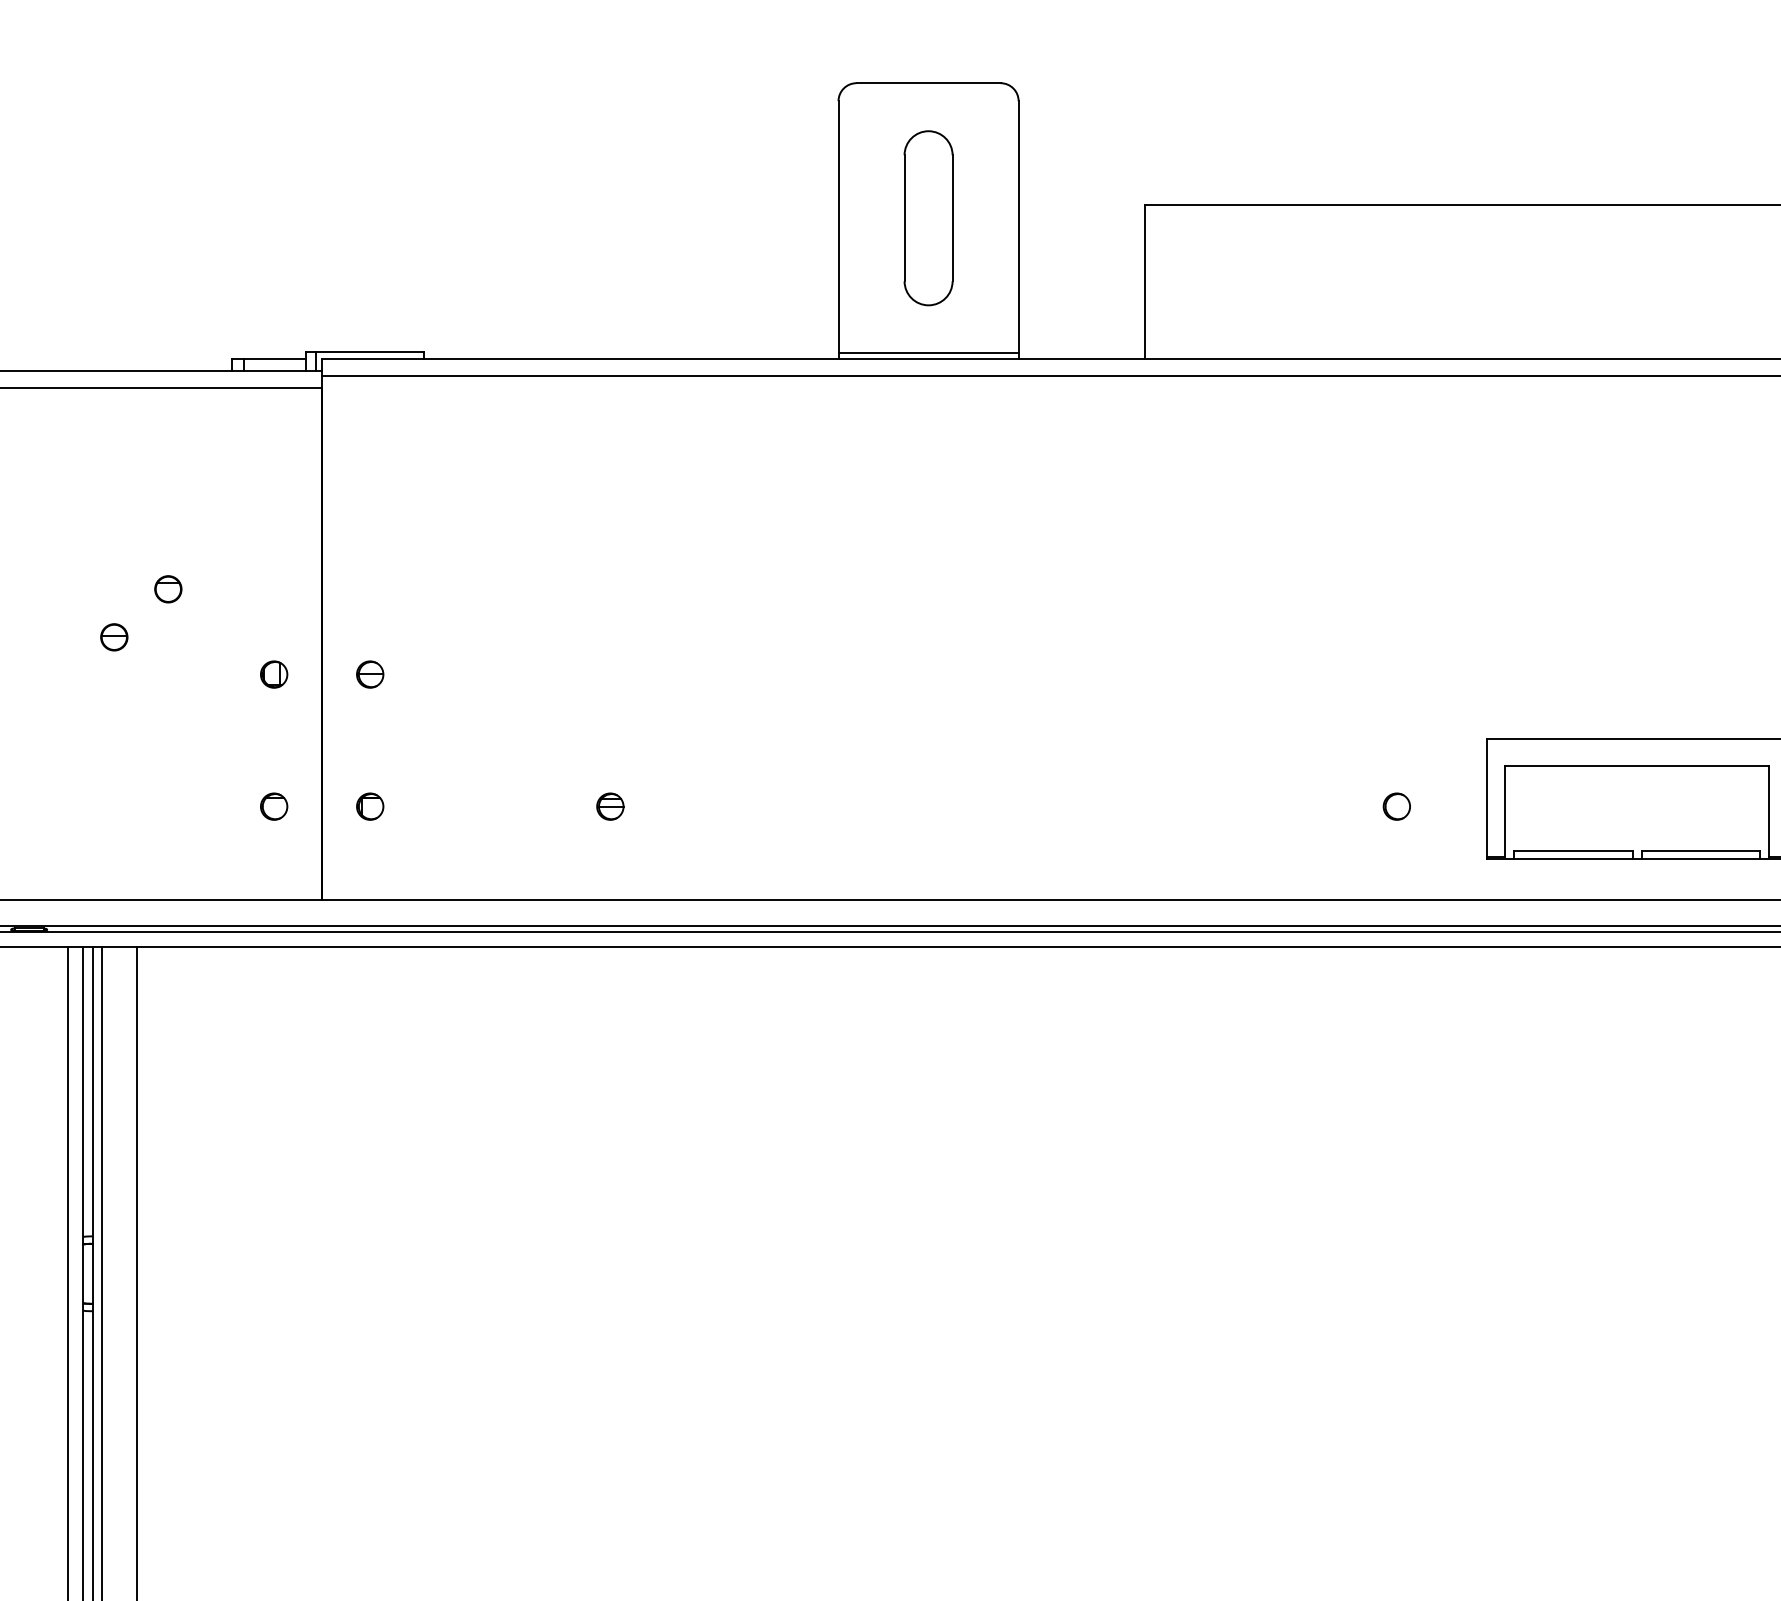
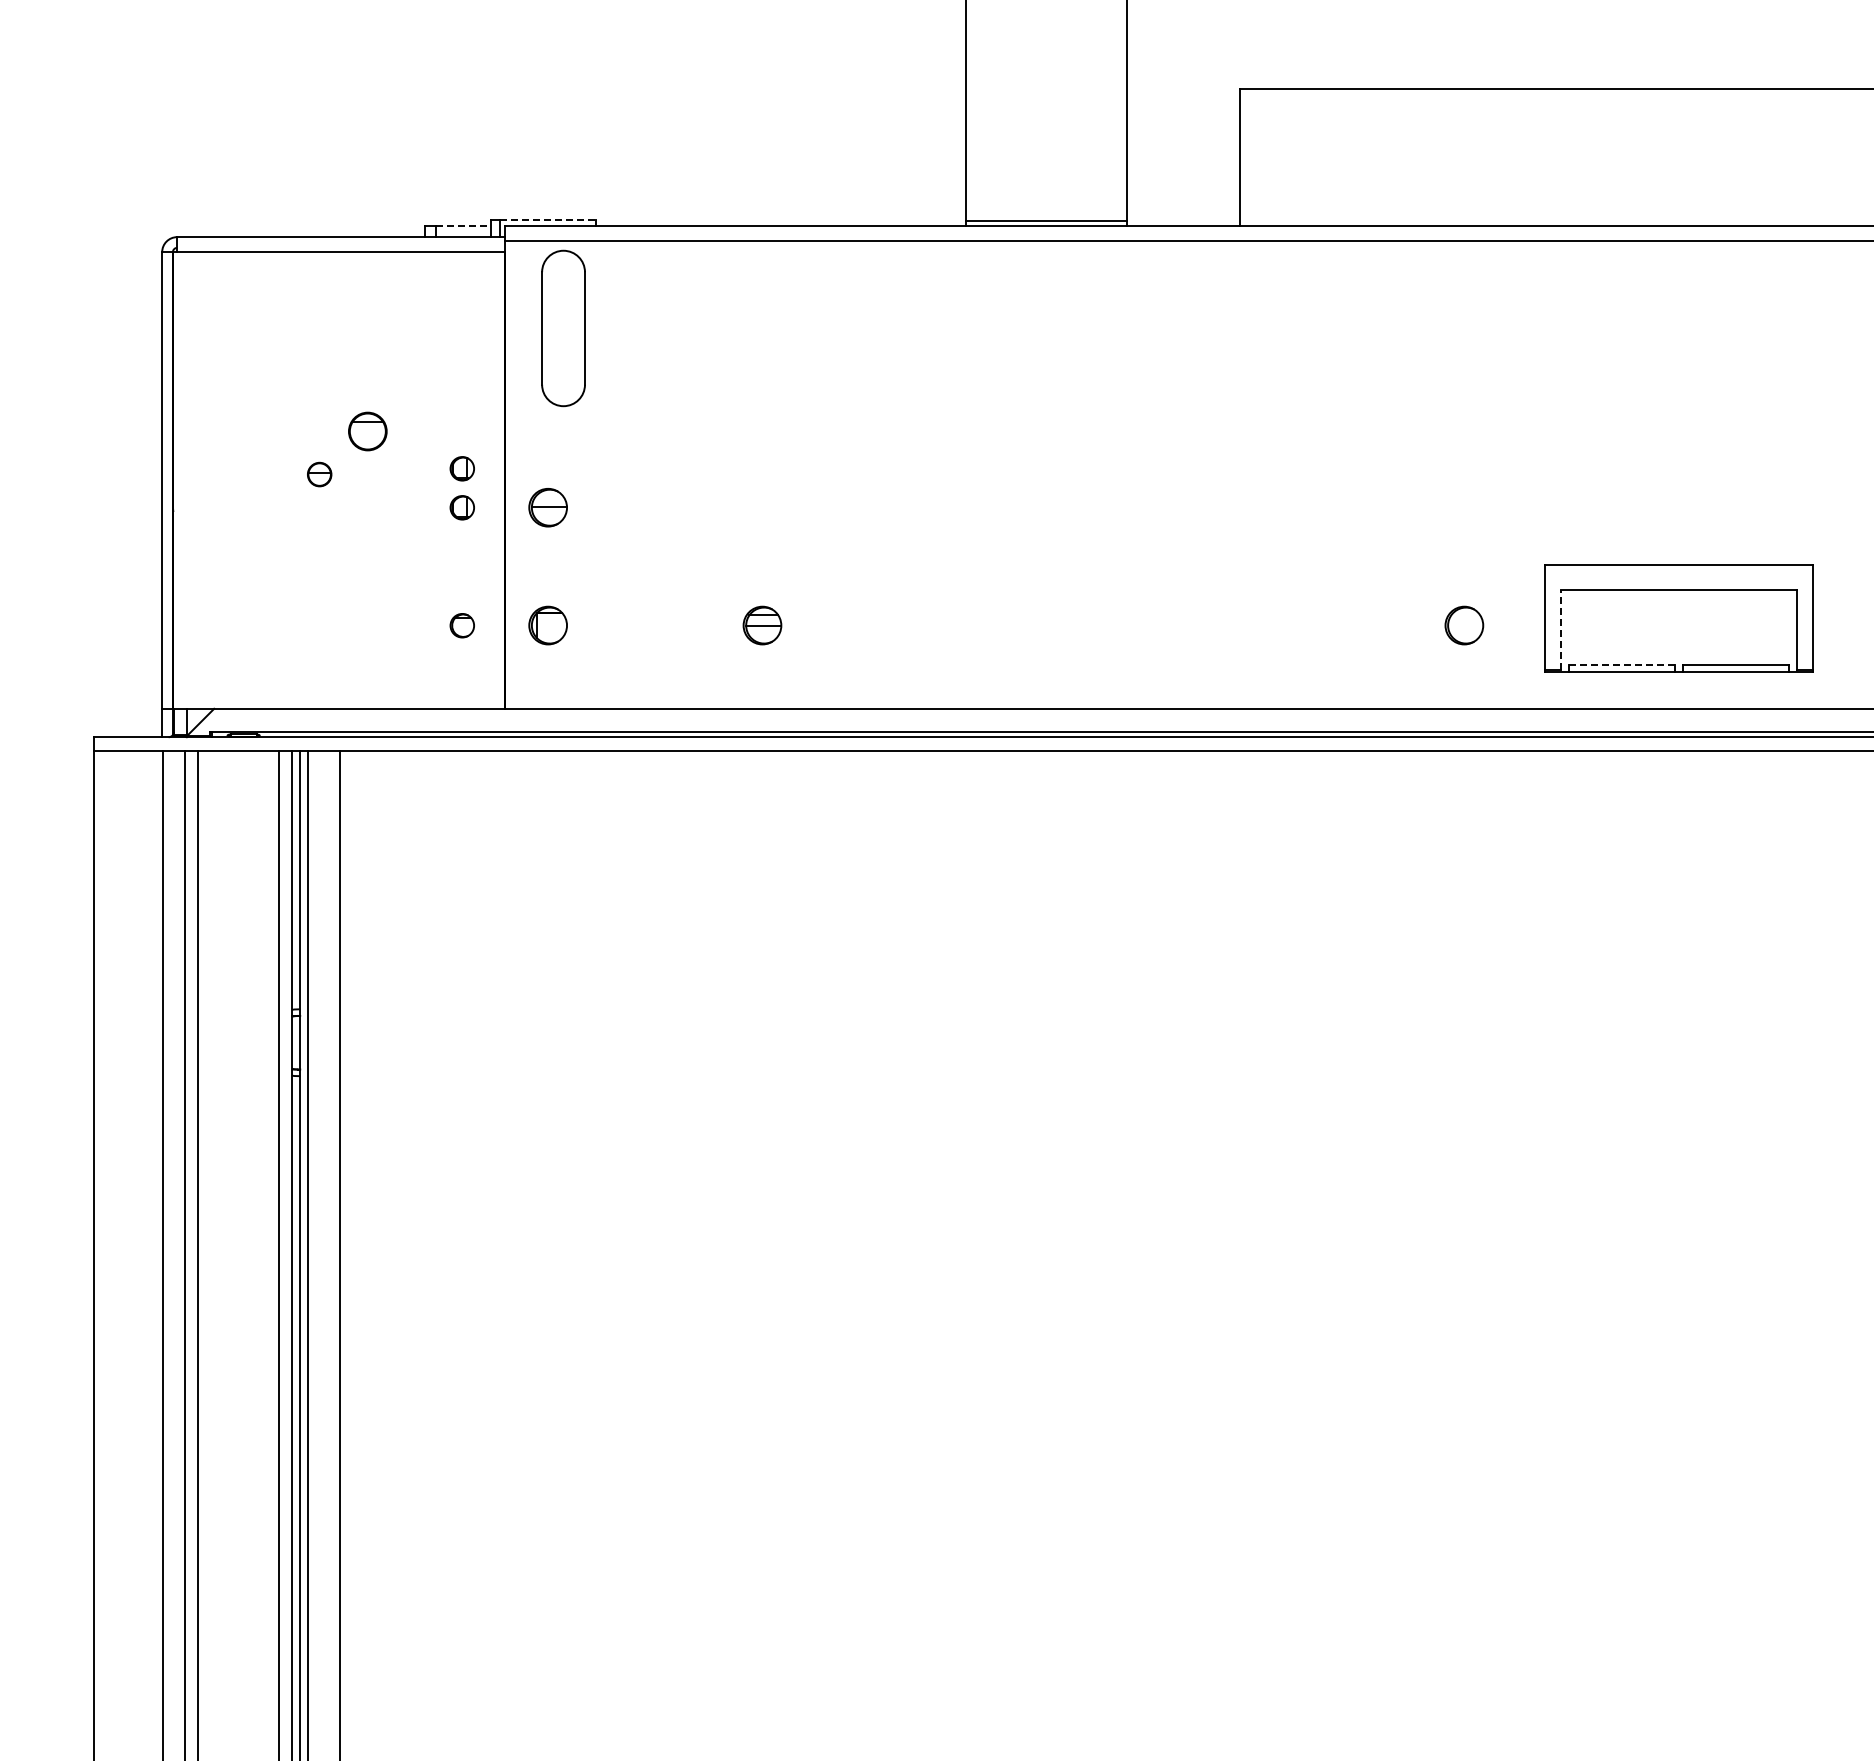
part: (928, 218) -> (563, 328), moved
line: (370, 352) -> (548, 220), solid -> dashed
line: (275, 359) -> (463, 226), solid -> dashed
part: (167, 589) -> (367, 431), size x1.6
part: (273, 630) -> (461, 468), added
part: (369, 674) -> (547, 507), size x1.6
part: (369, 806) -> (547, 625), size x1.6
part: (610, 806) -> (762, 625), size x1.6
circle: (1396, 806) -> (1464, 625), size x1.6
line: (1505, 810) -> (1561, 629), solid -> dashed
line: (1573, 850) -> (1622, 664), solid -> dashed

